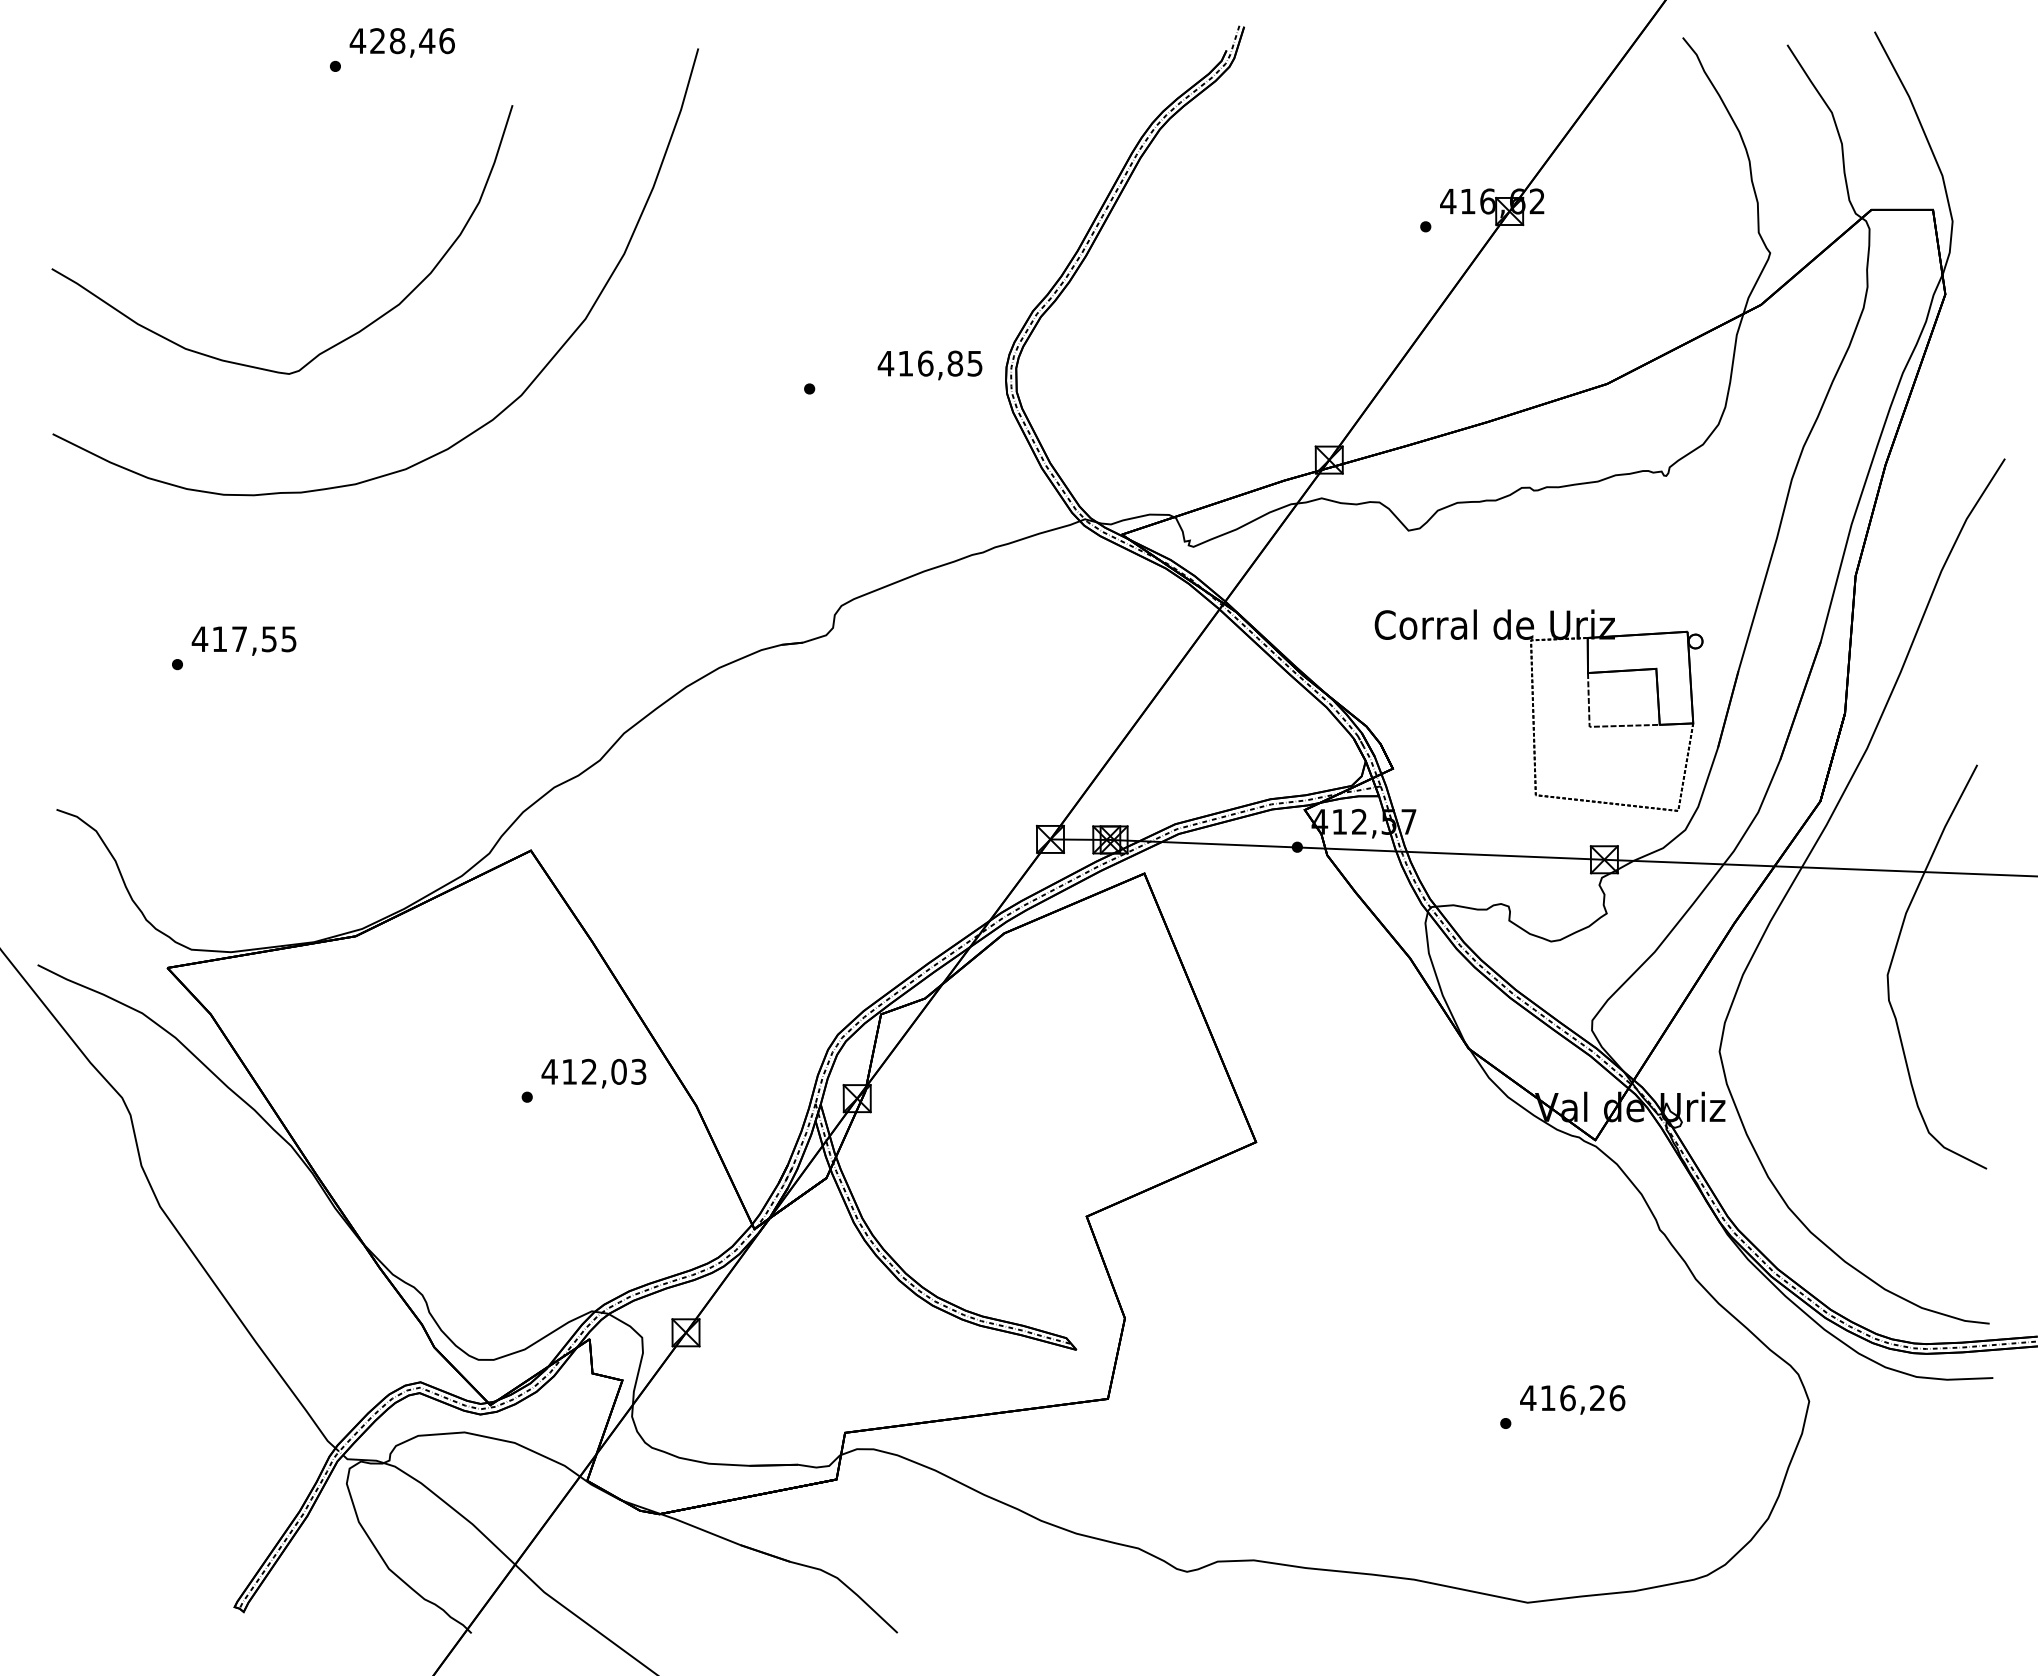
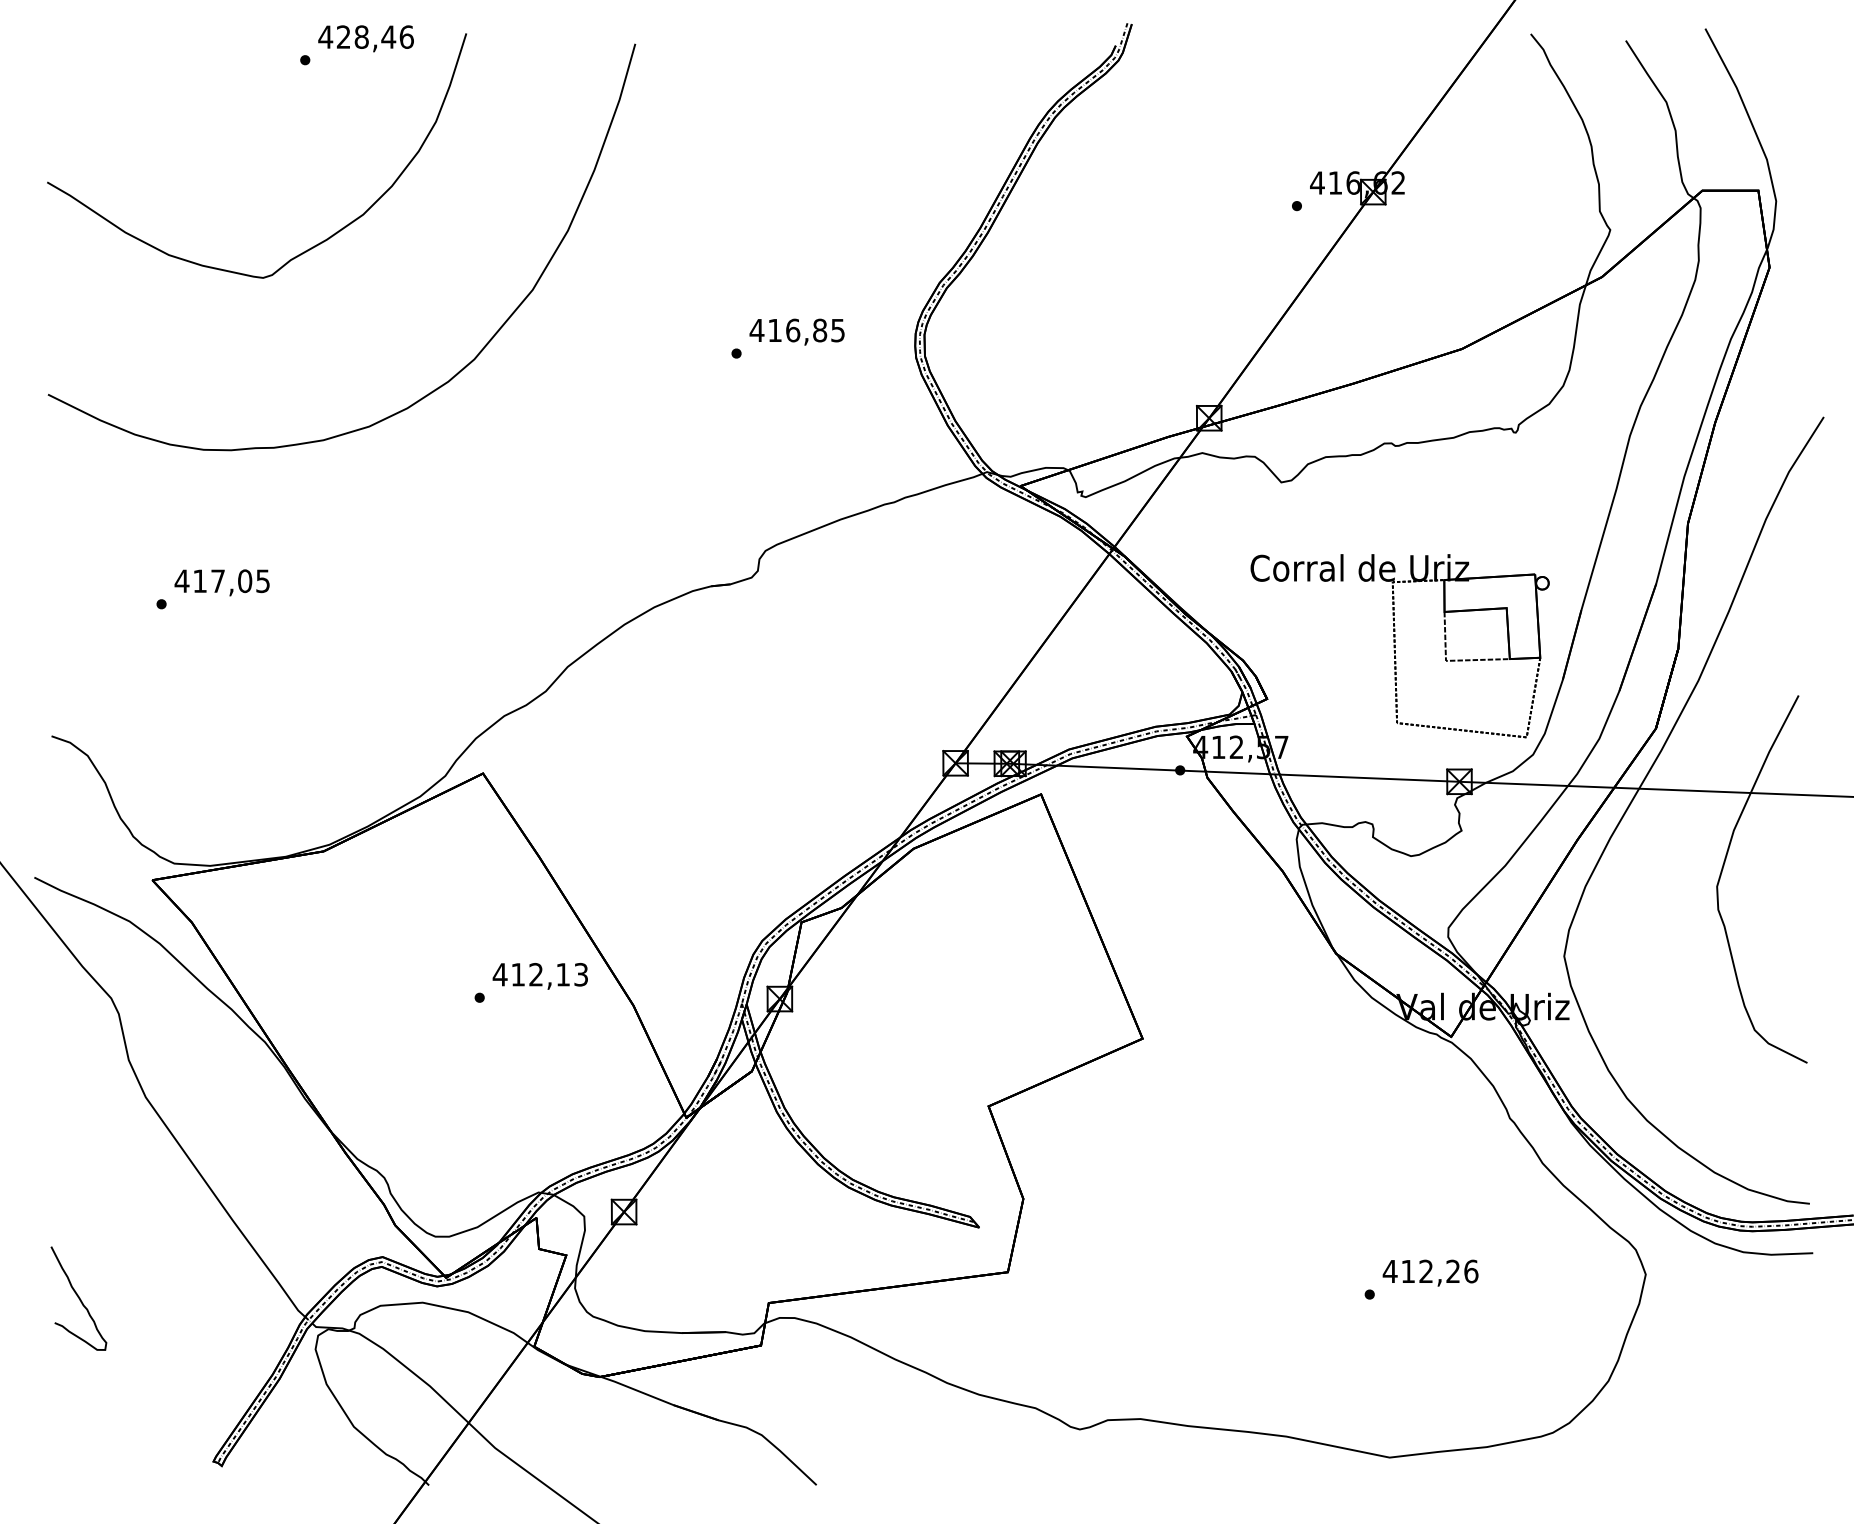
curve: (341, 340) -> (310, 247), moved
text: (929, 364) -> (796, 331), moved
text: (269, 639) -> (245, 581), 417,55 -> 417,05
text: (619, 1071) -> (563, 974), 412,03 -> 412,13
text: (1568, 1398) -> (1426, 1271), 416,26 -> 412,26
curve: (86, 1427) -> (78, 1298), added

